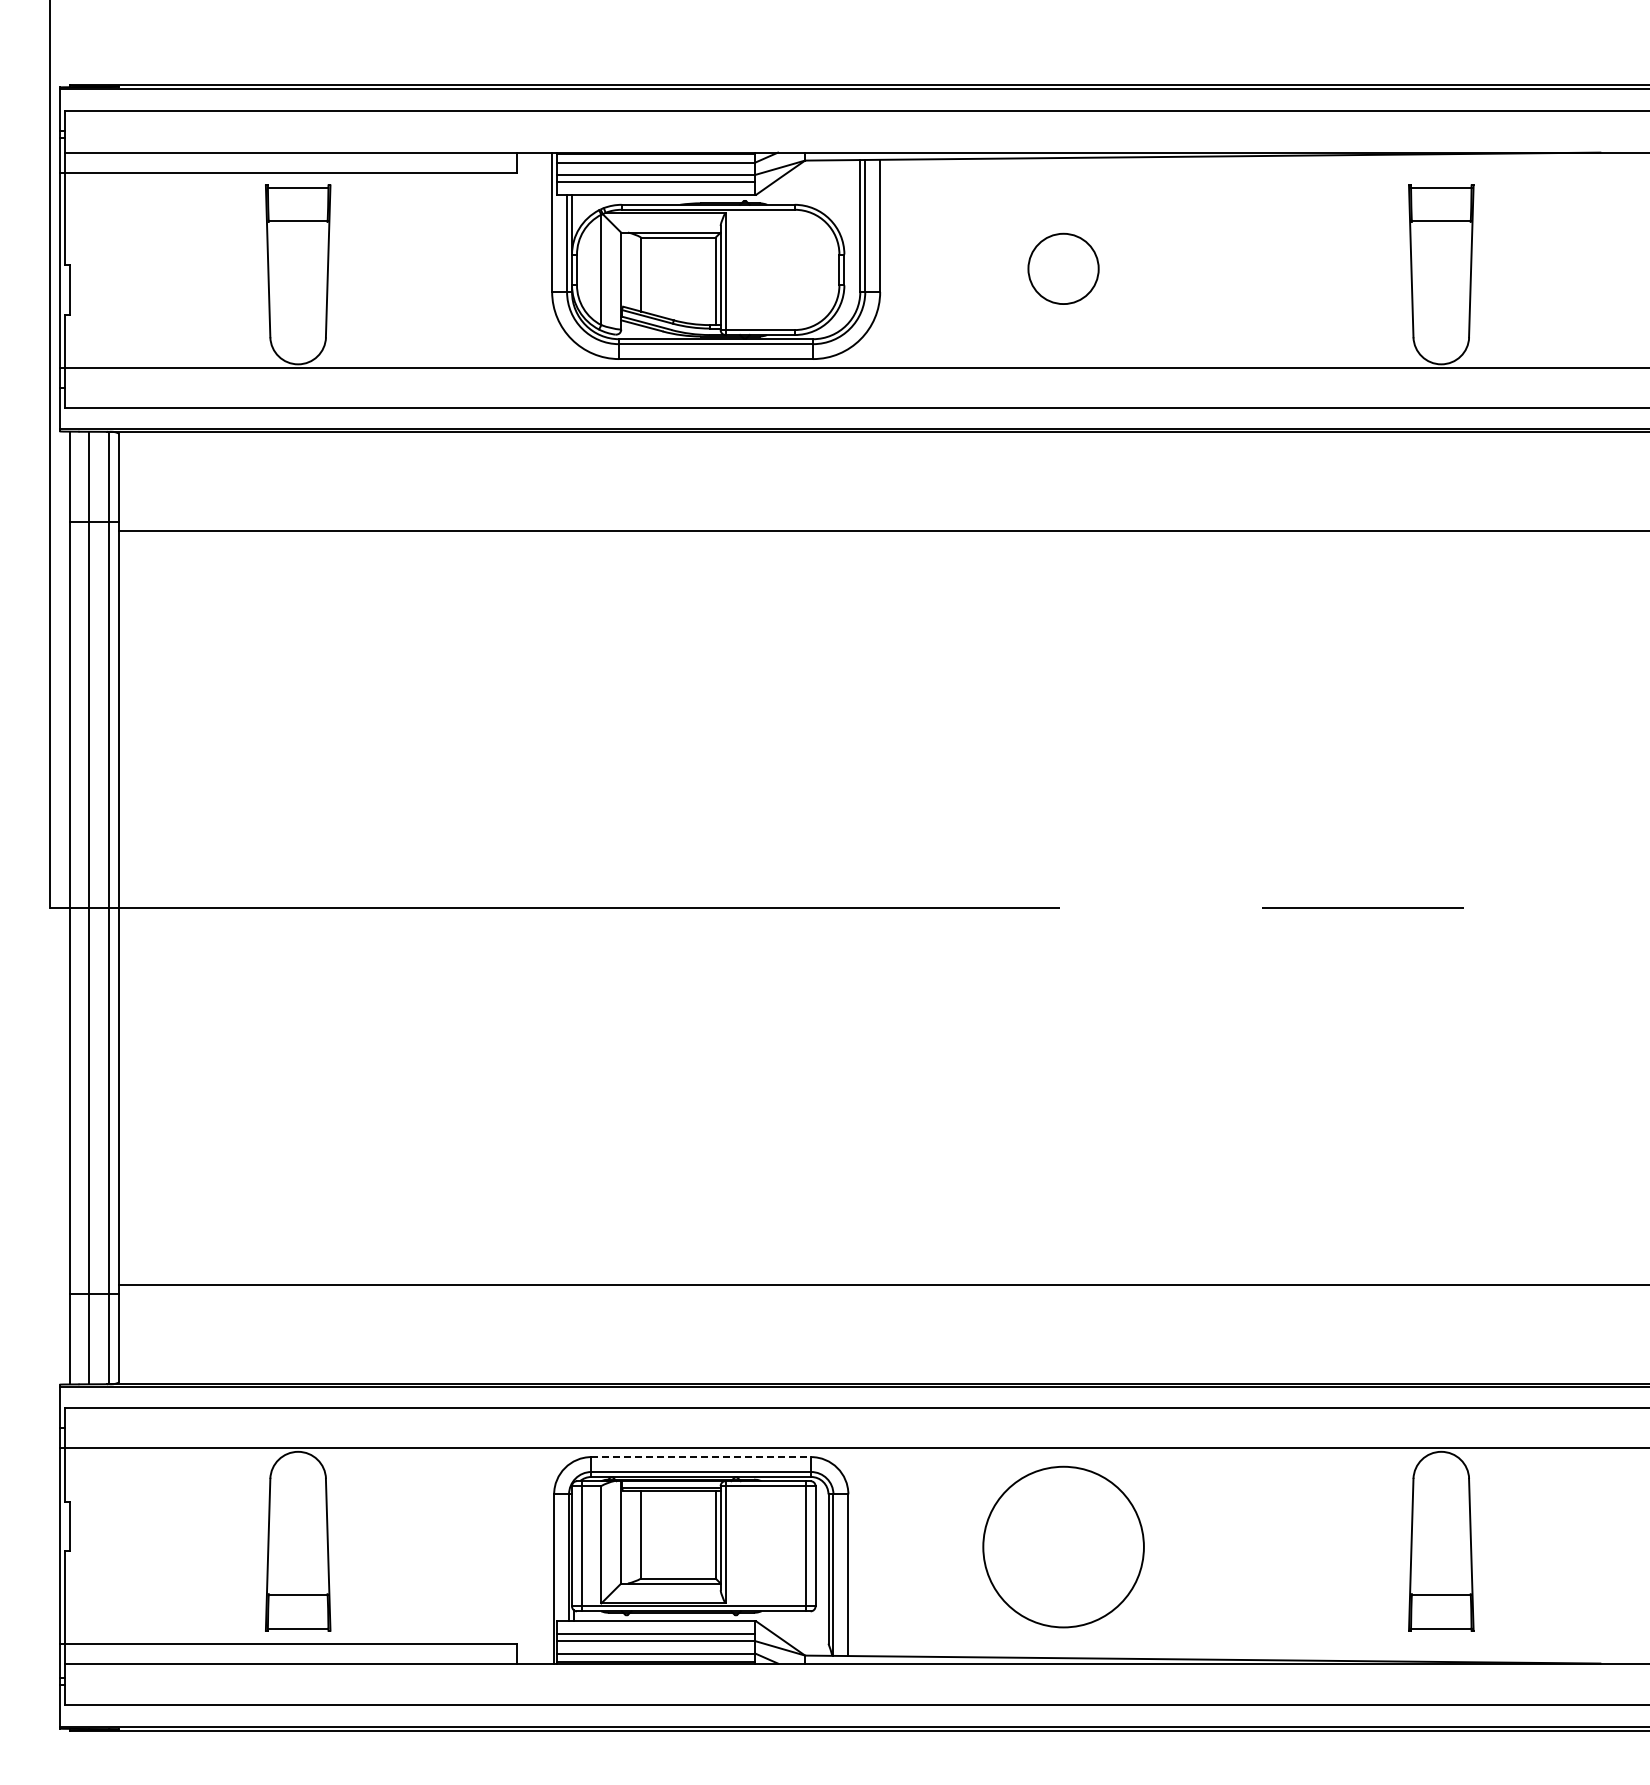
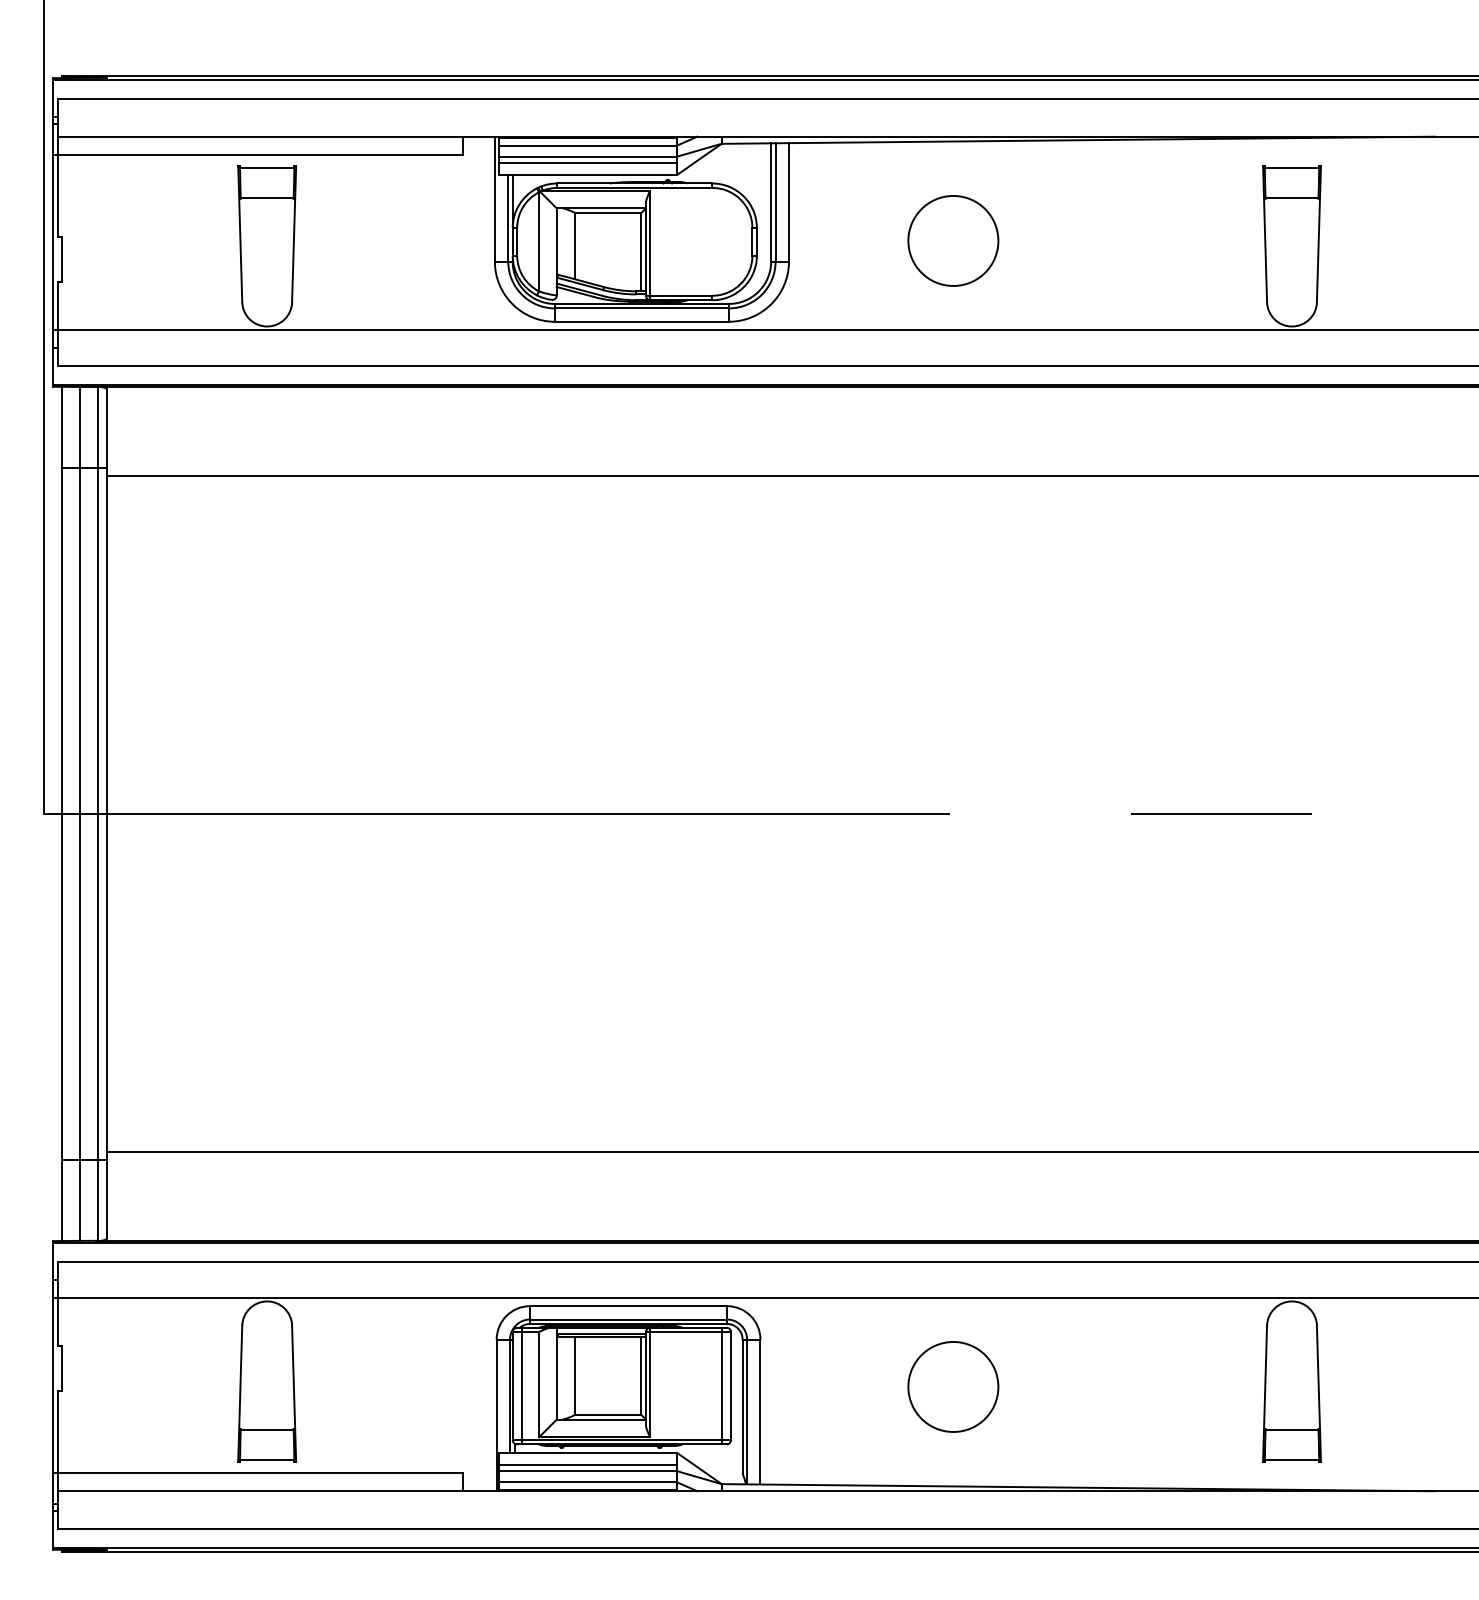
circle: (1063, 268) -> (953, 240), size x1.43
line: (701, 1457) -> (628, 1306), dashed -> solid
circle: (1063, 1547) -> (953, 1387), size x0.62

